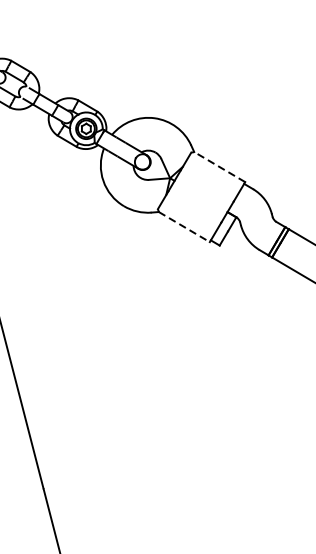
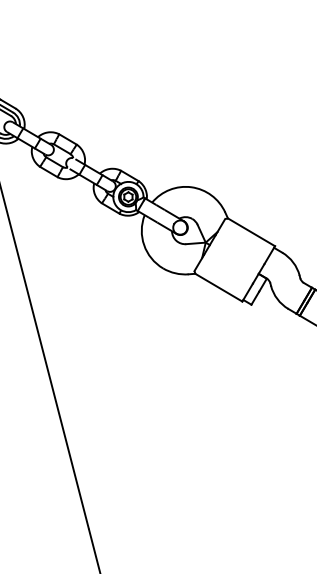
line: (219, 167) -> (251, 232), dashed -> solid
line: (185, 226) -> (219, 287), dashed -> solid

